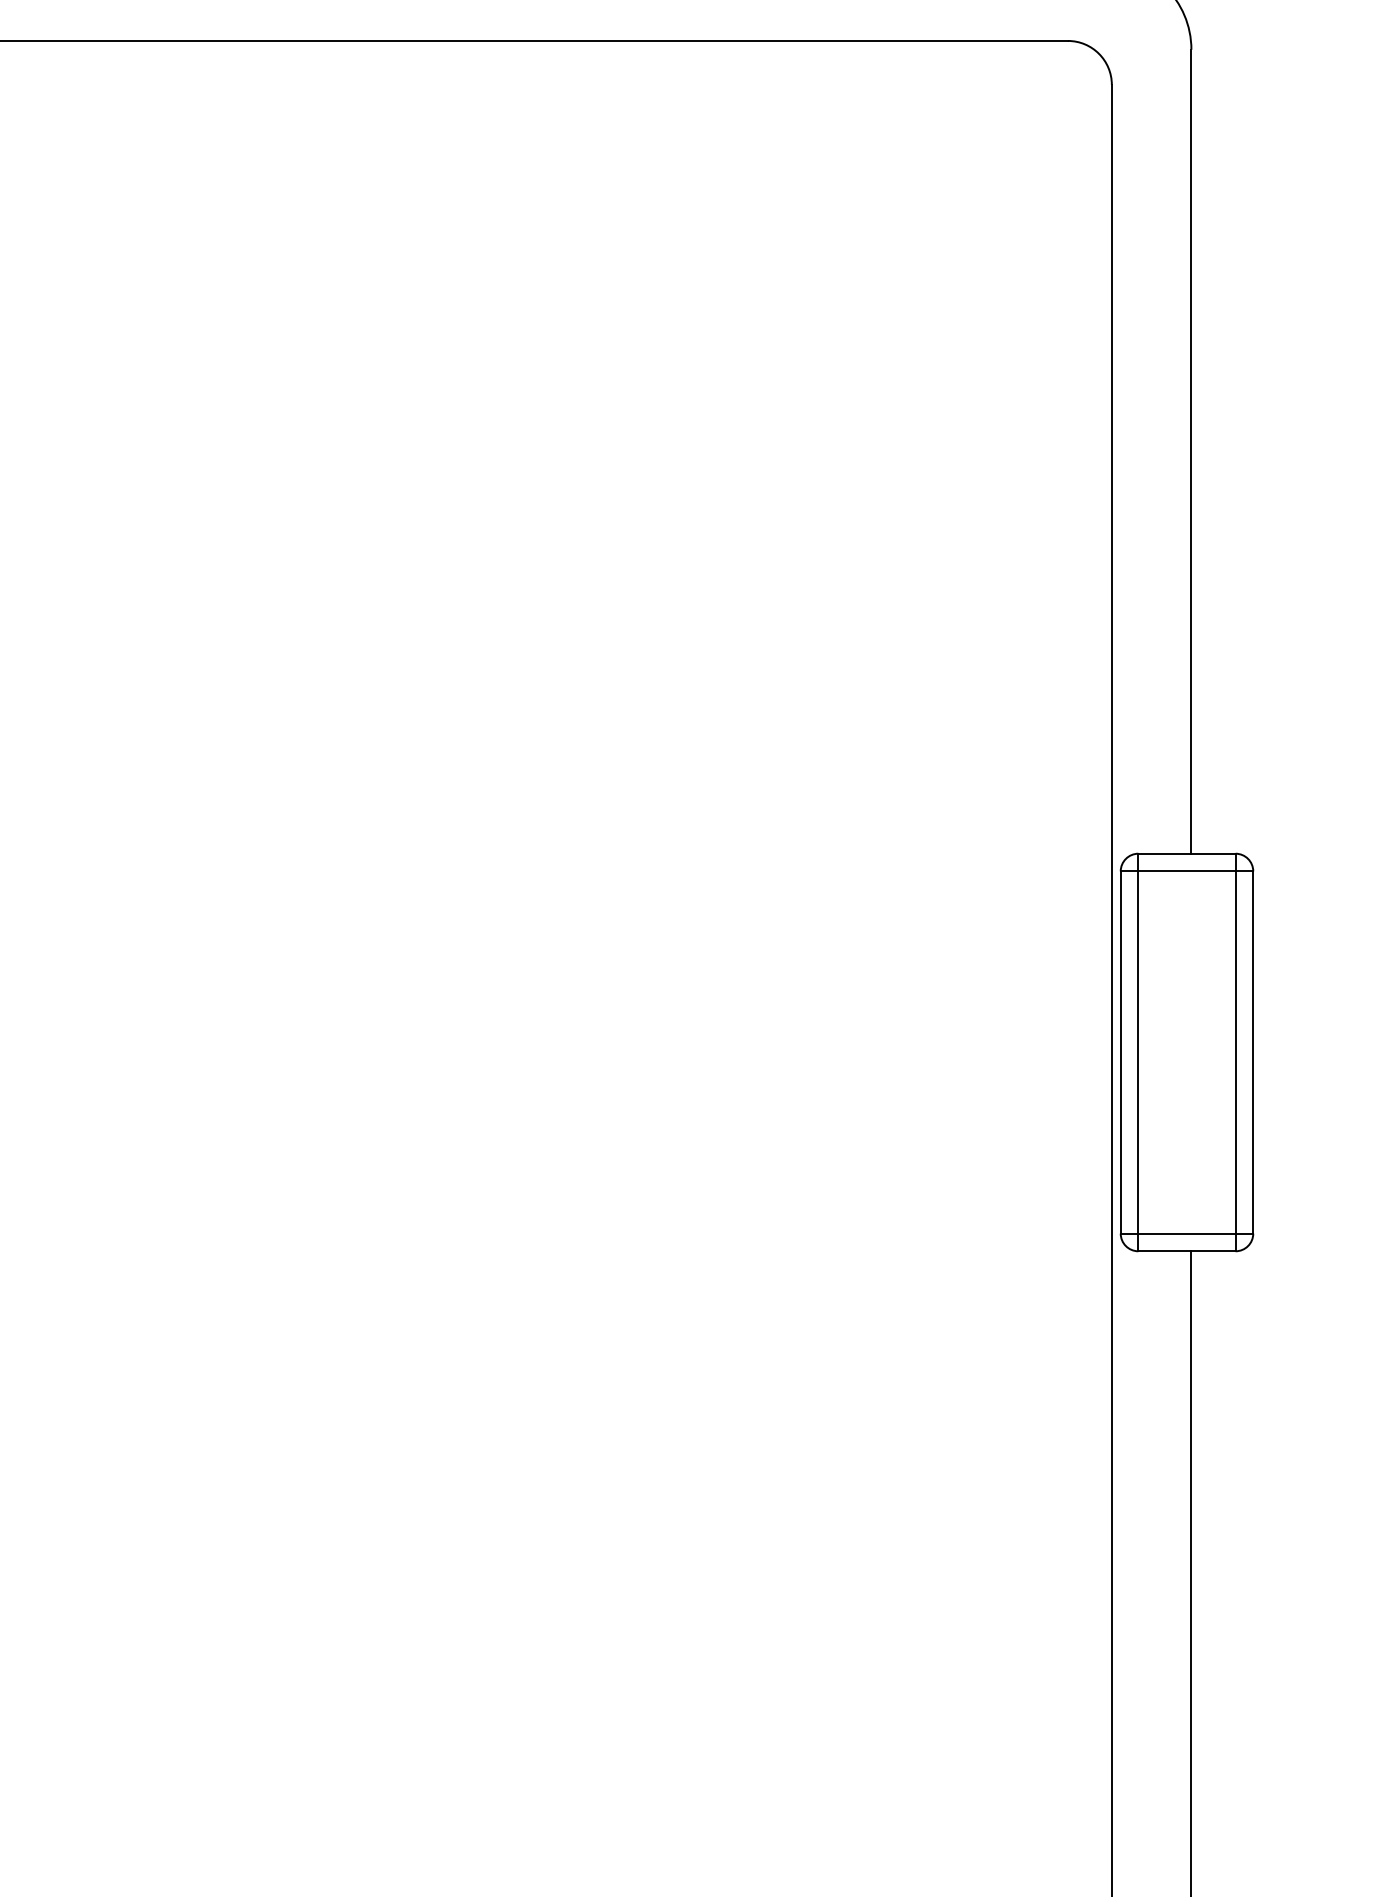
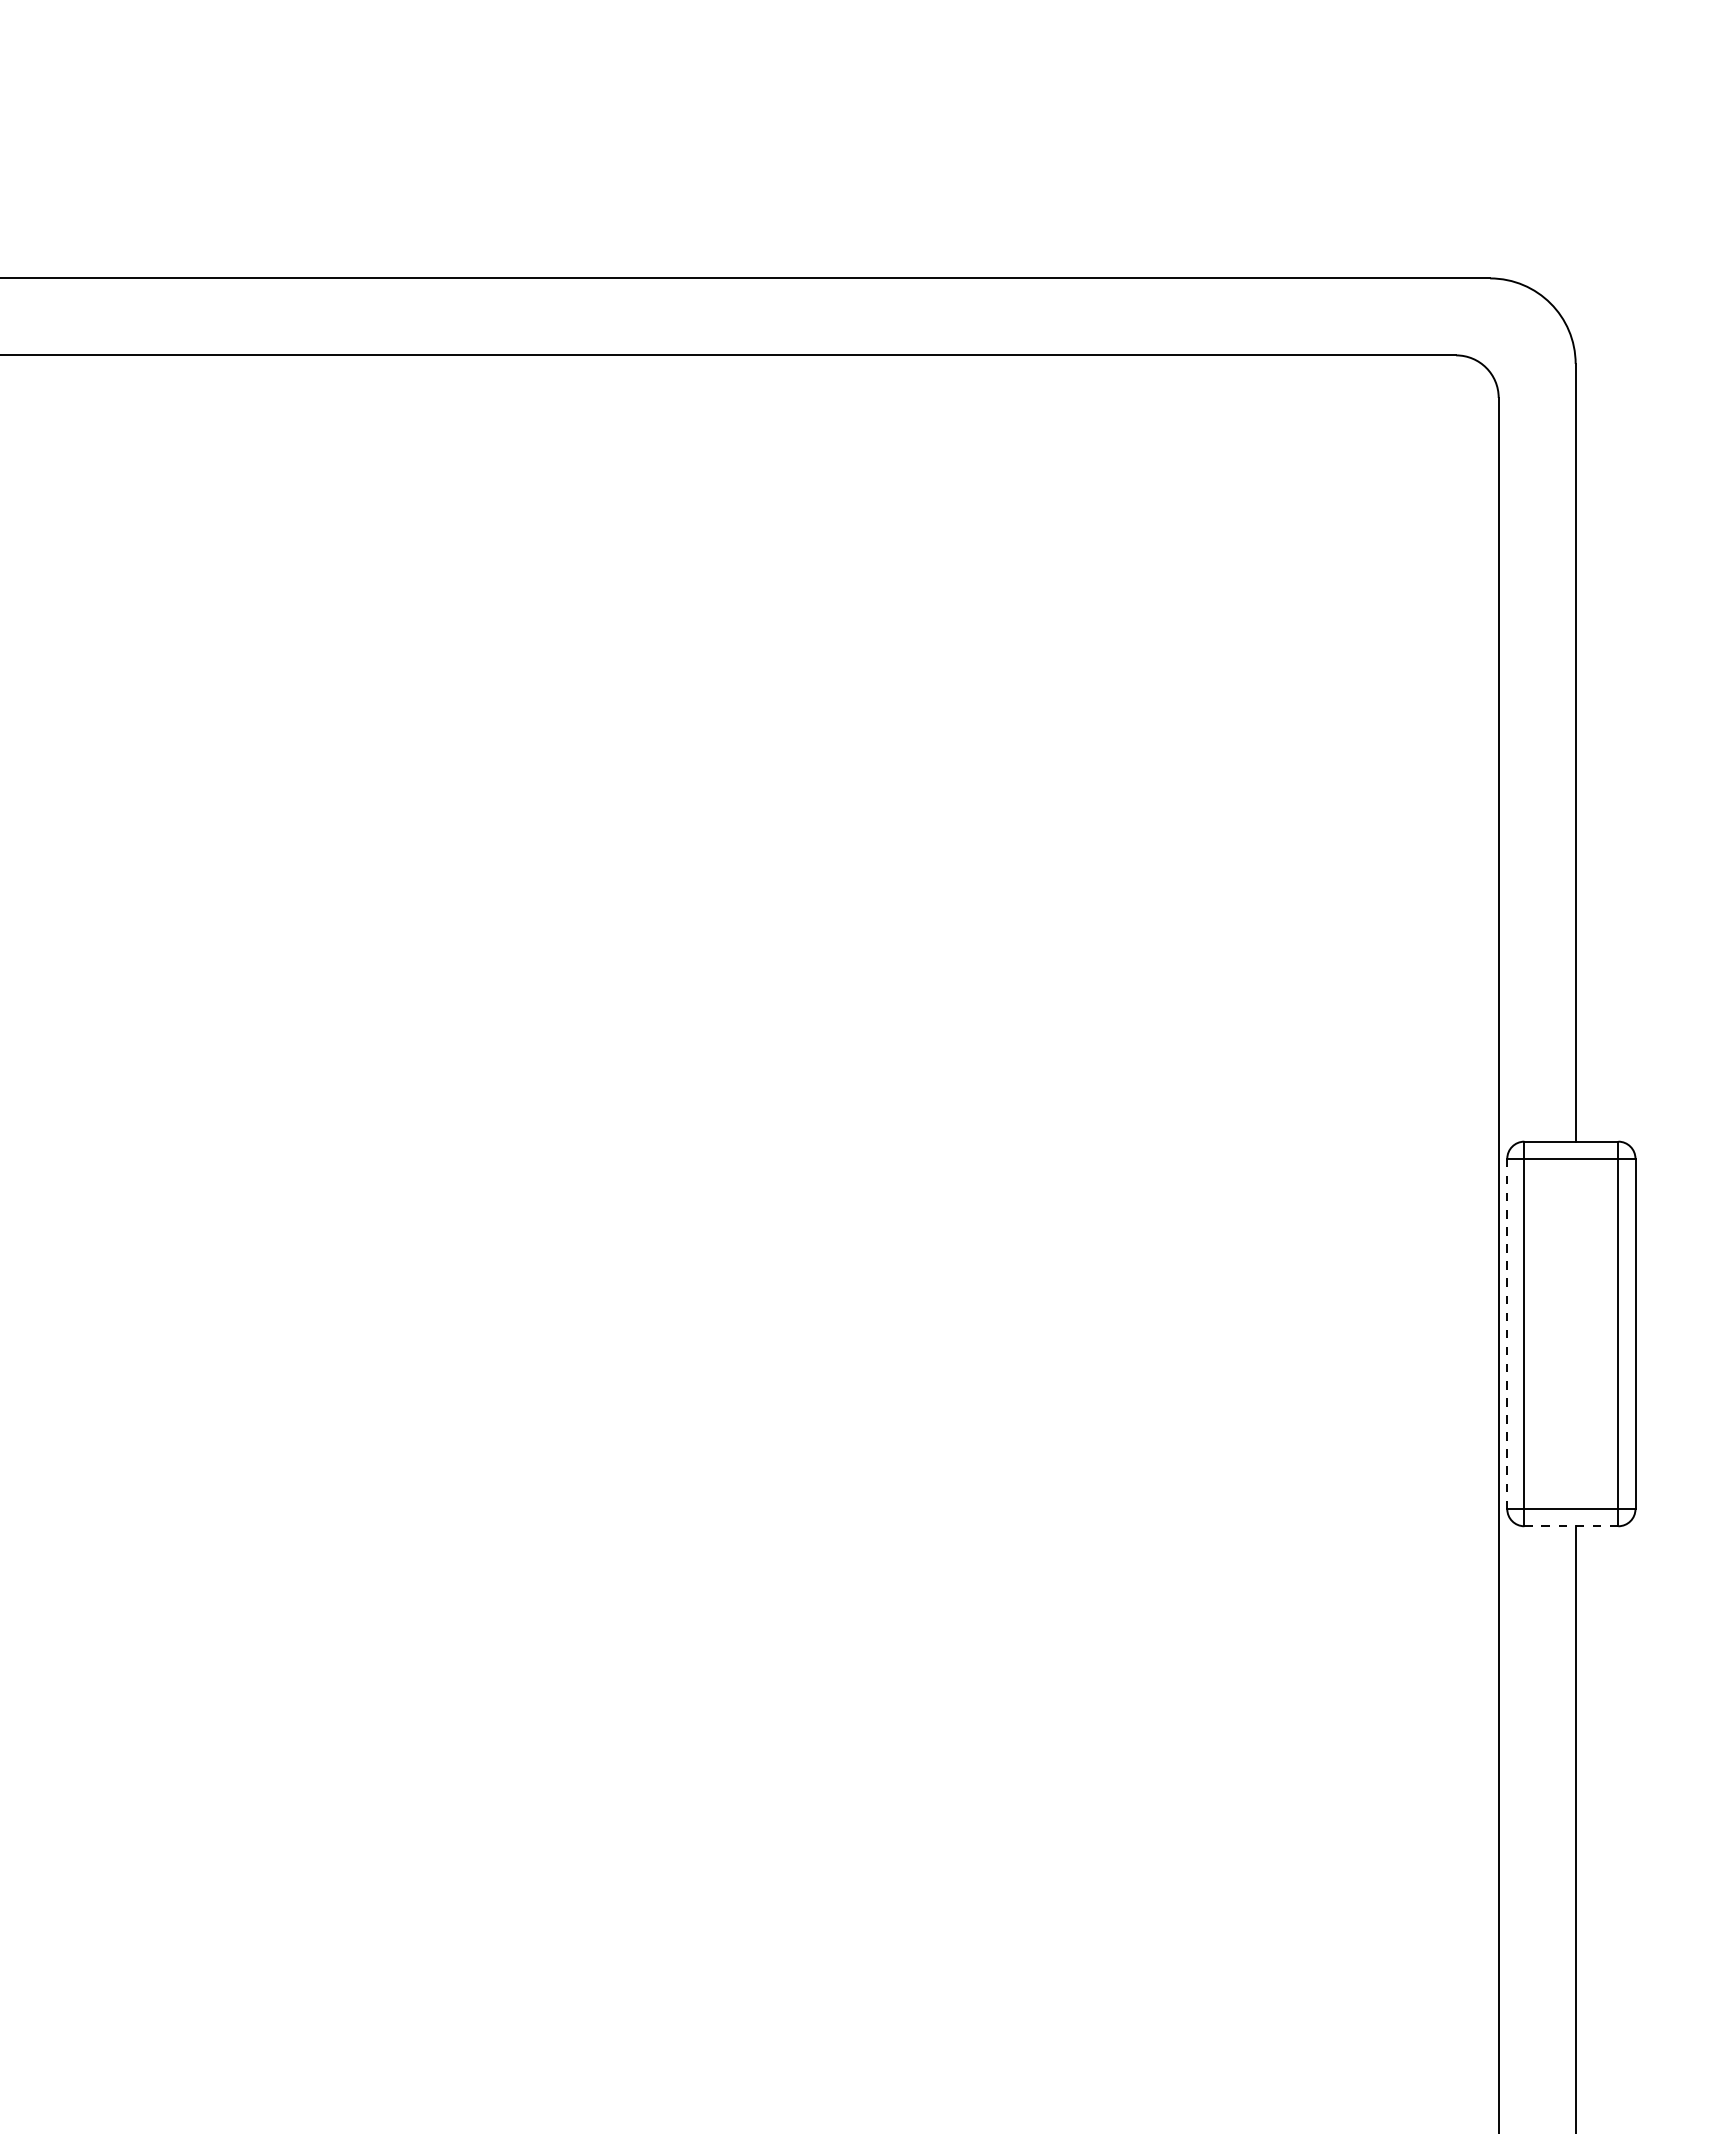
line: (1120, 1053) -> (1507, 1334), solid -> dashed
line: (1187, 1251) -> (1571, 1526), solid -> dashed

